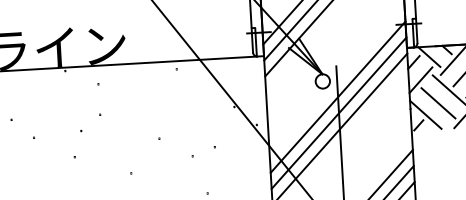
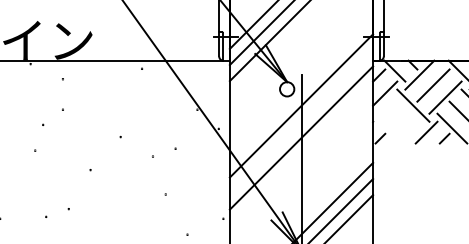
line: (438, 103) -> (401, 117), removed
line: (339, 112) -> (301, 121), removed
line: (425, 114) -> (387, 128), removed

